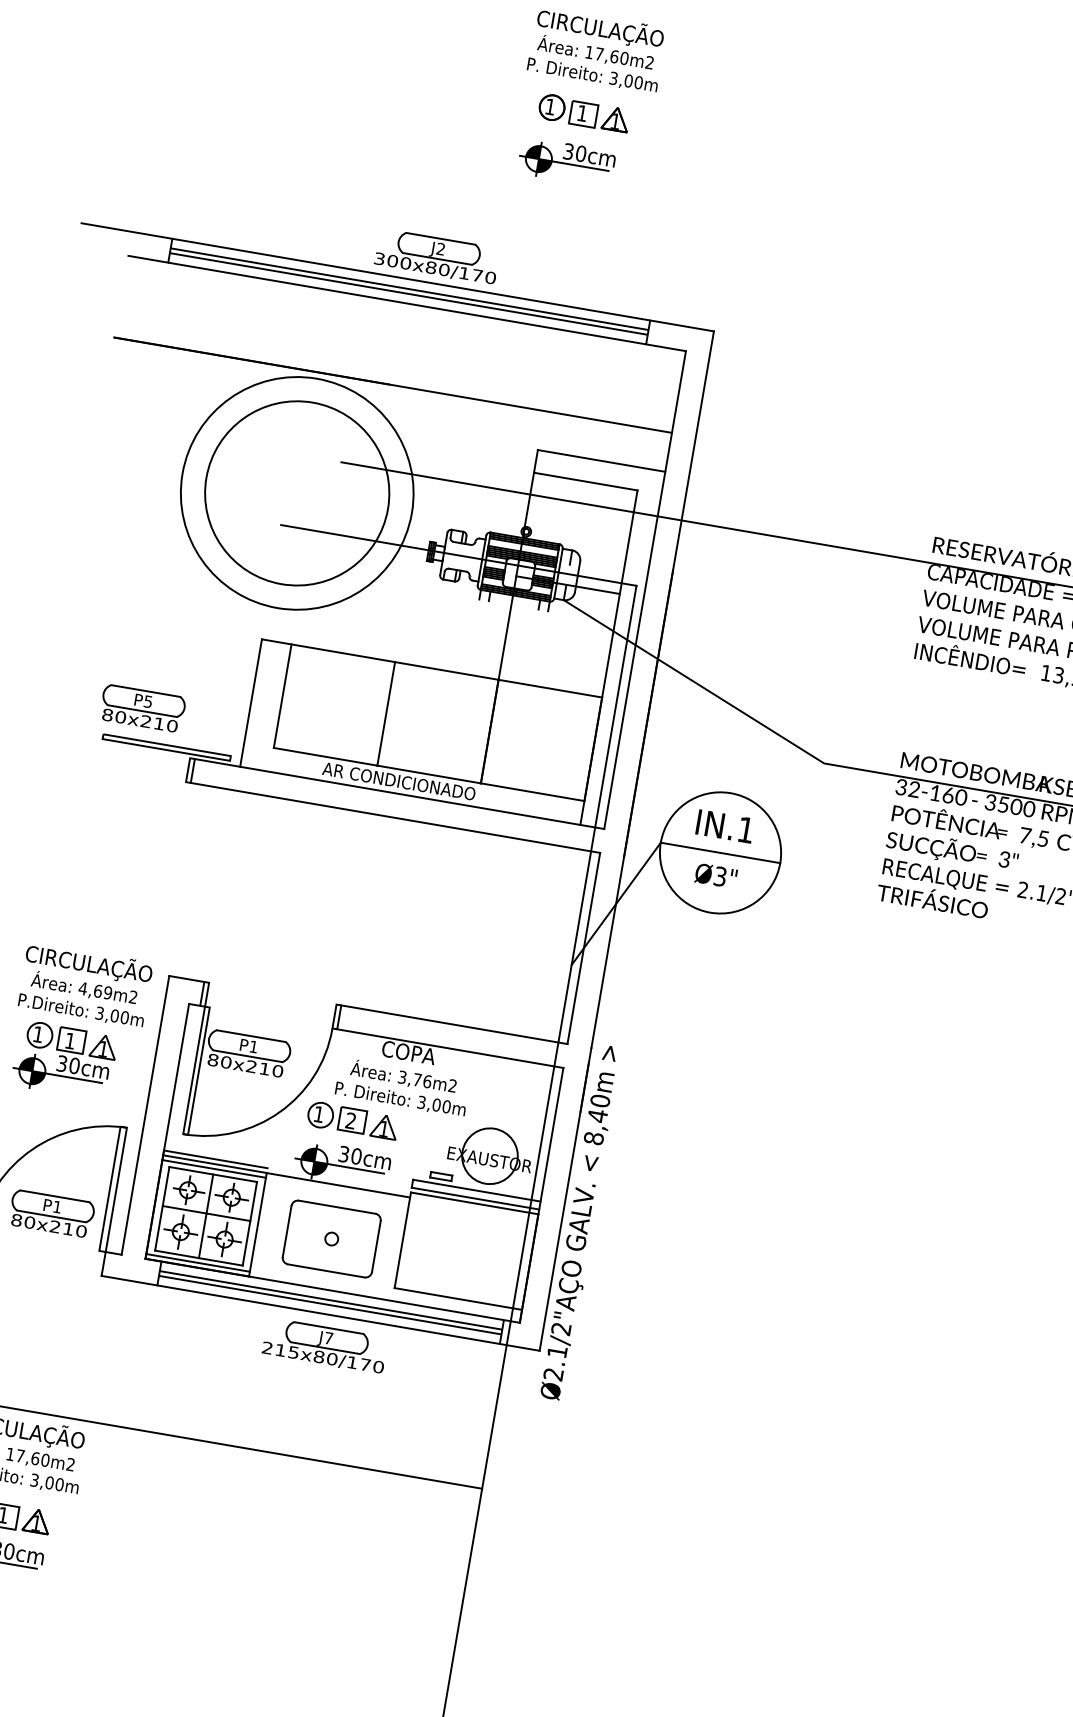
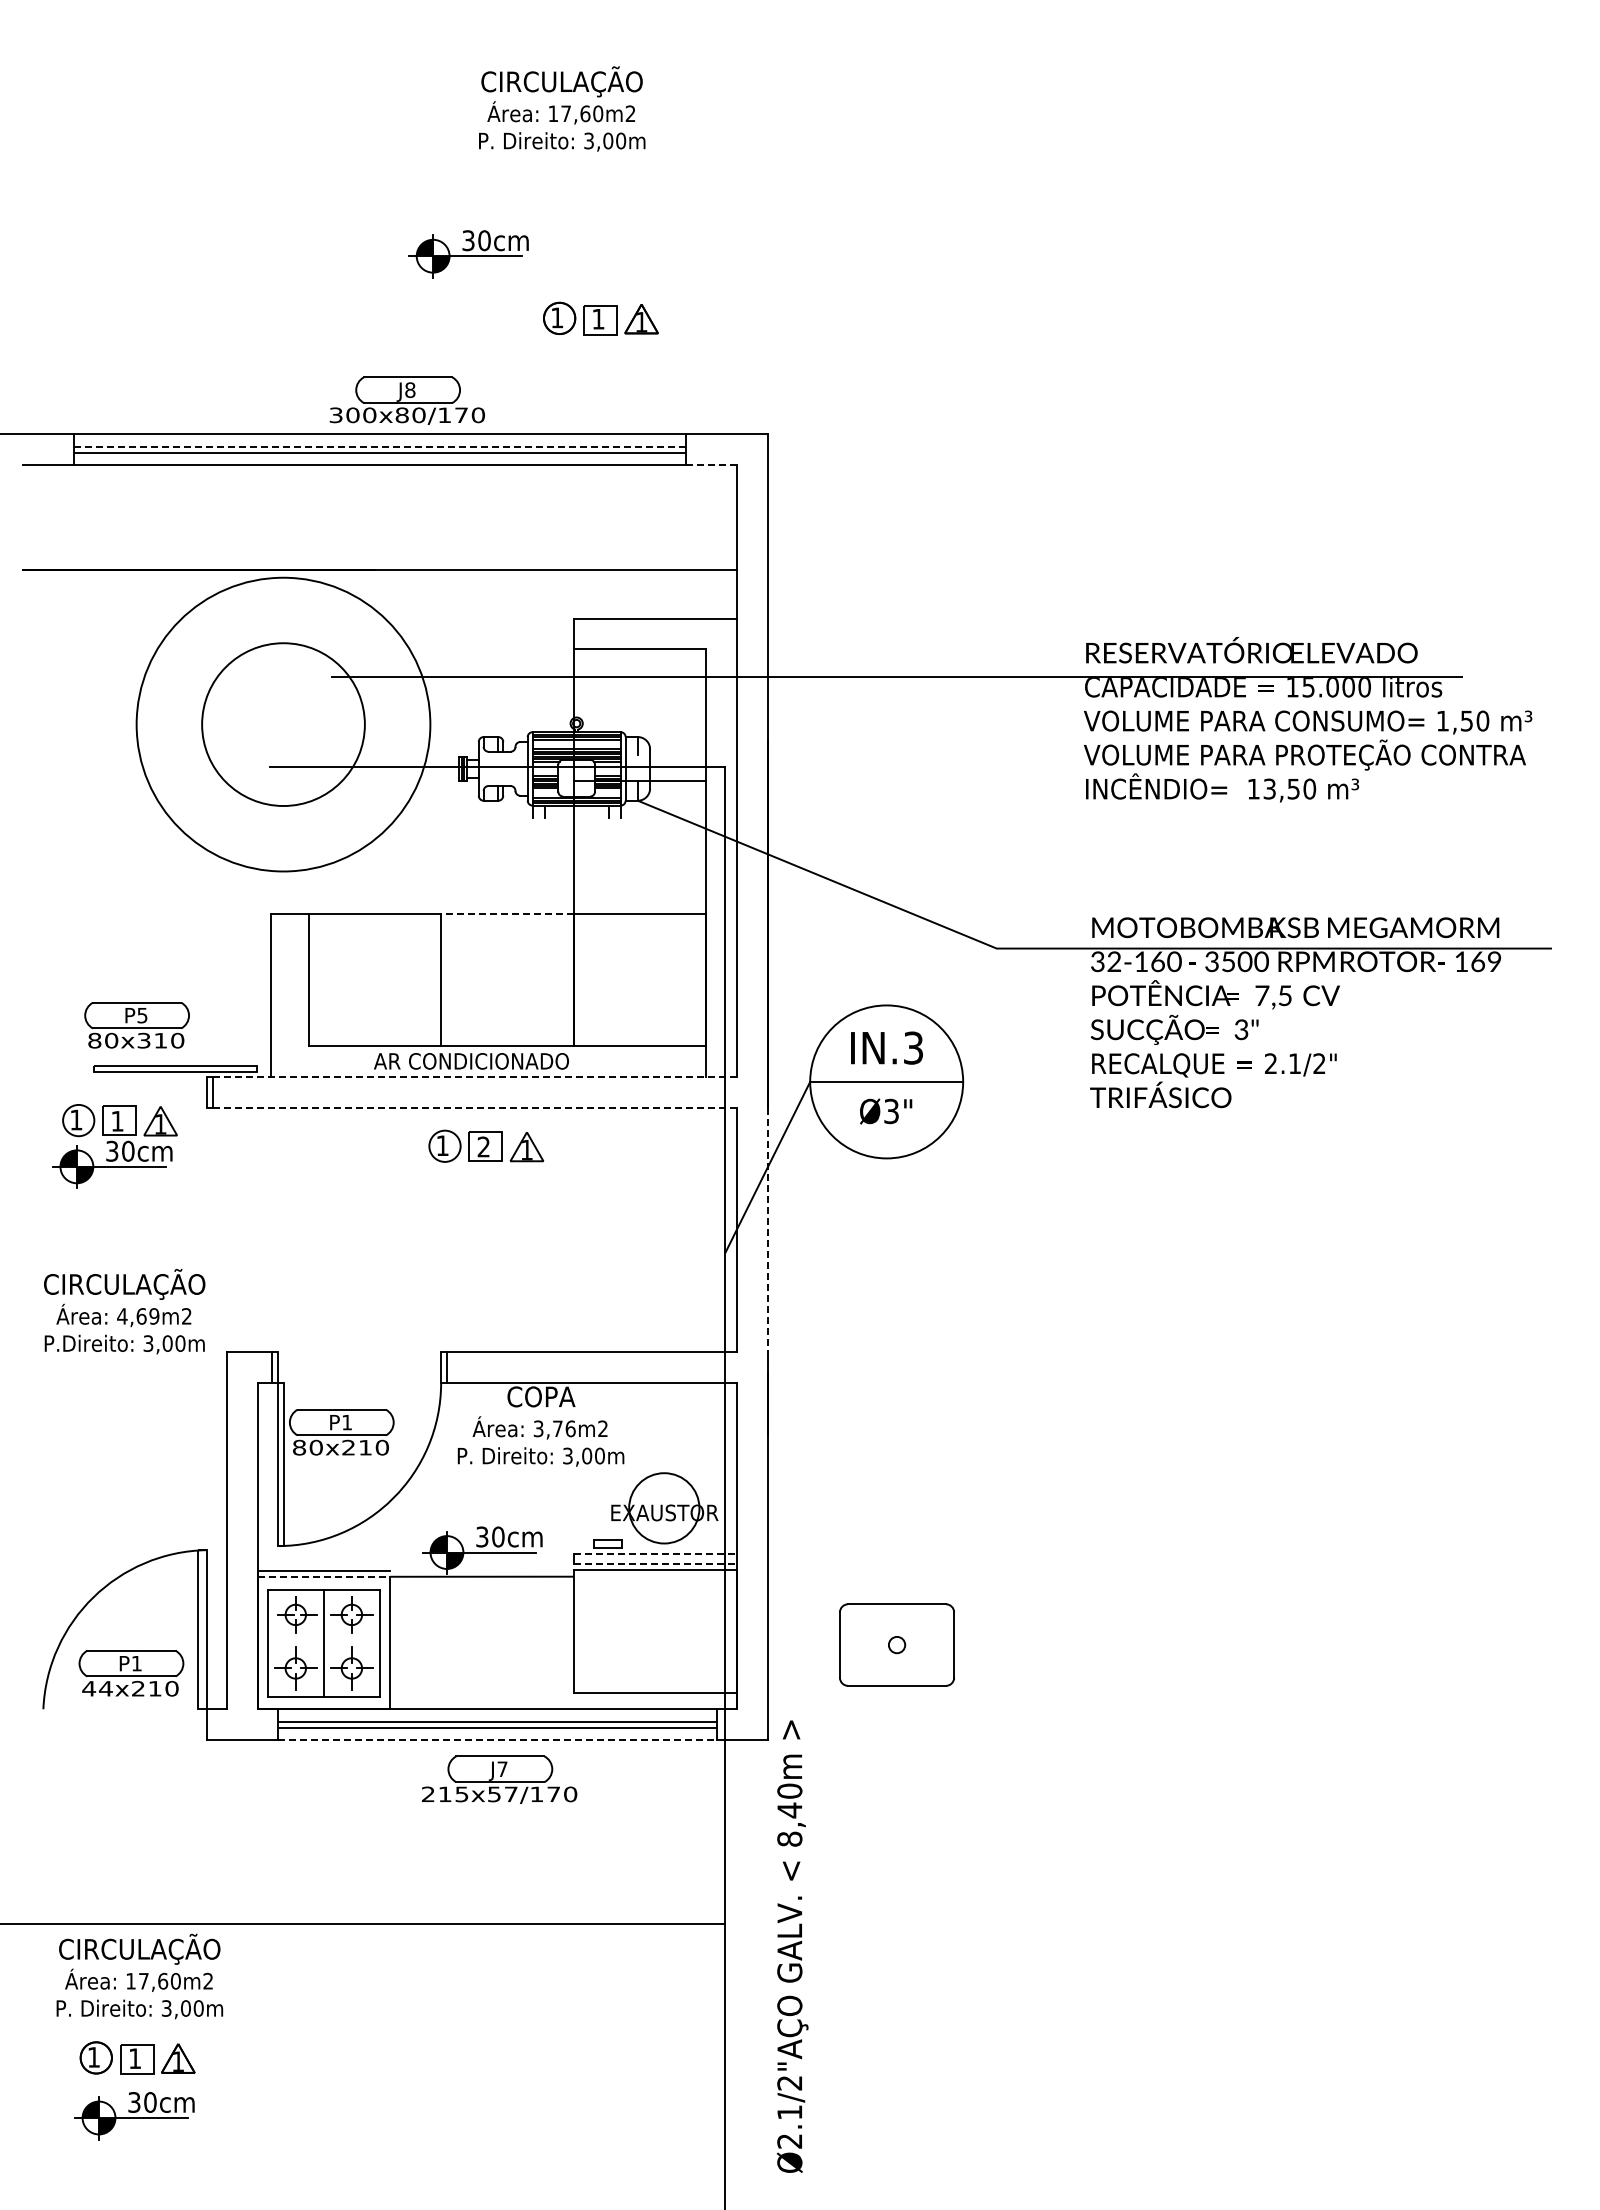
part: (584, 113) -> (600, 318), moved
part: (566, 162) -> (468, 254), moved
text: (440, 249) -> (410, 390), J2 -> J8
line: (409, 289) -> (379, 446), solid -> dashed
line: (665, 347) -> (710, 464), solid -> dashed
circle: (297, 493) -> (283, 724), size x0.7
line: (446, 670) -> (506, 913), solid -> dashed
text: (145, 721) -> (143, 1040), 80x210 -> 80x310
line: (399, 793) -> (474, 1076), solid -> dashed
line: (395, 817) -> (474, 1107), solid -> dashed
text: (746, 829) -> (913, 1047), IN.1 -> IN.3
line: (607, 953) -> (767, 1230), solid -> dashed
text: (85, 985) -> (124, 1311), moved
part: (64, 1060) -> (114, 1146), moved
part: (353, 1120) -> (486, 1145), moved
line: (215, 1164) -> (324, 1576), solid -> dashed
line: (213, 1168) -> (323, 1582), removed
line: (477, 1190) -> (655, 1553), solid -> dashed
line: (475, 1198) -> (655, 1564), solid -> dashed
line: (206, 1213) -> (323, 1639), removed
text: (23, 1221) -> (97, 1688), 80x210 -> 44x210
text: (581, 1222) -> (792, 1946), moved
part: (331, 1238) -> (896, 1644), moved
line: (197, 1263) -> (323, 1703), removed
line: (328, 1314) -> (497, 1739), solid -> dashed
text: (325, 1358) -> (502, 1794), 215x80/170 -> 215x57/170

